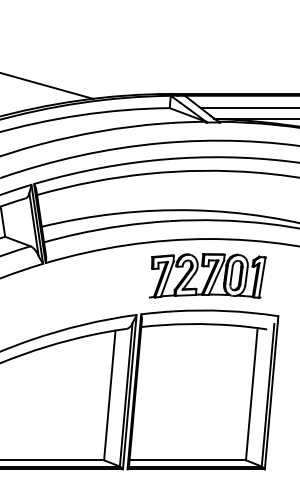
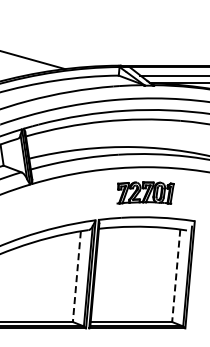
part: (207, 275) -> (145, 192), size x0.7
line: (109, 395) -> (76, 276), solid -> dashed
line: (252, 395) -> (176, 276), solid -> dashed

